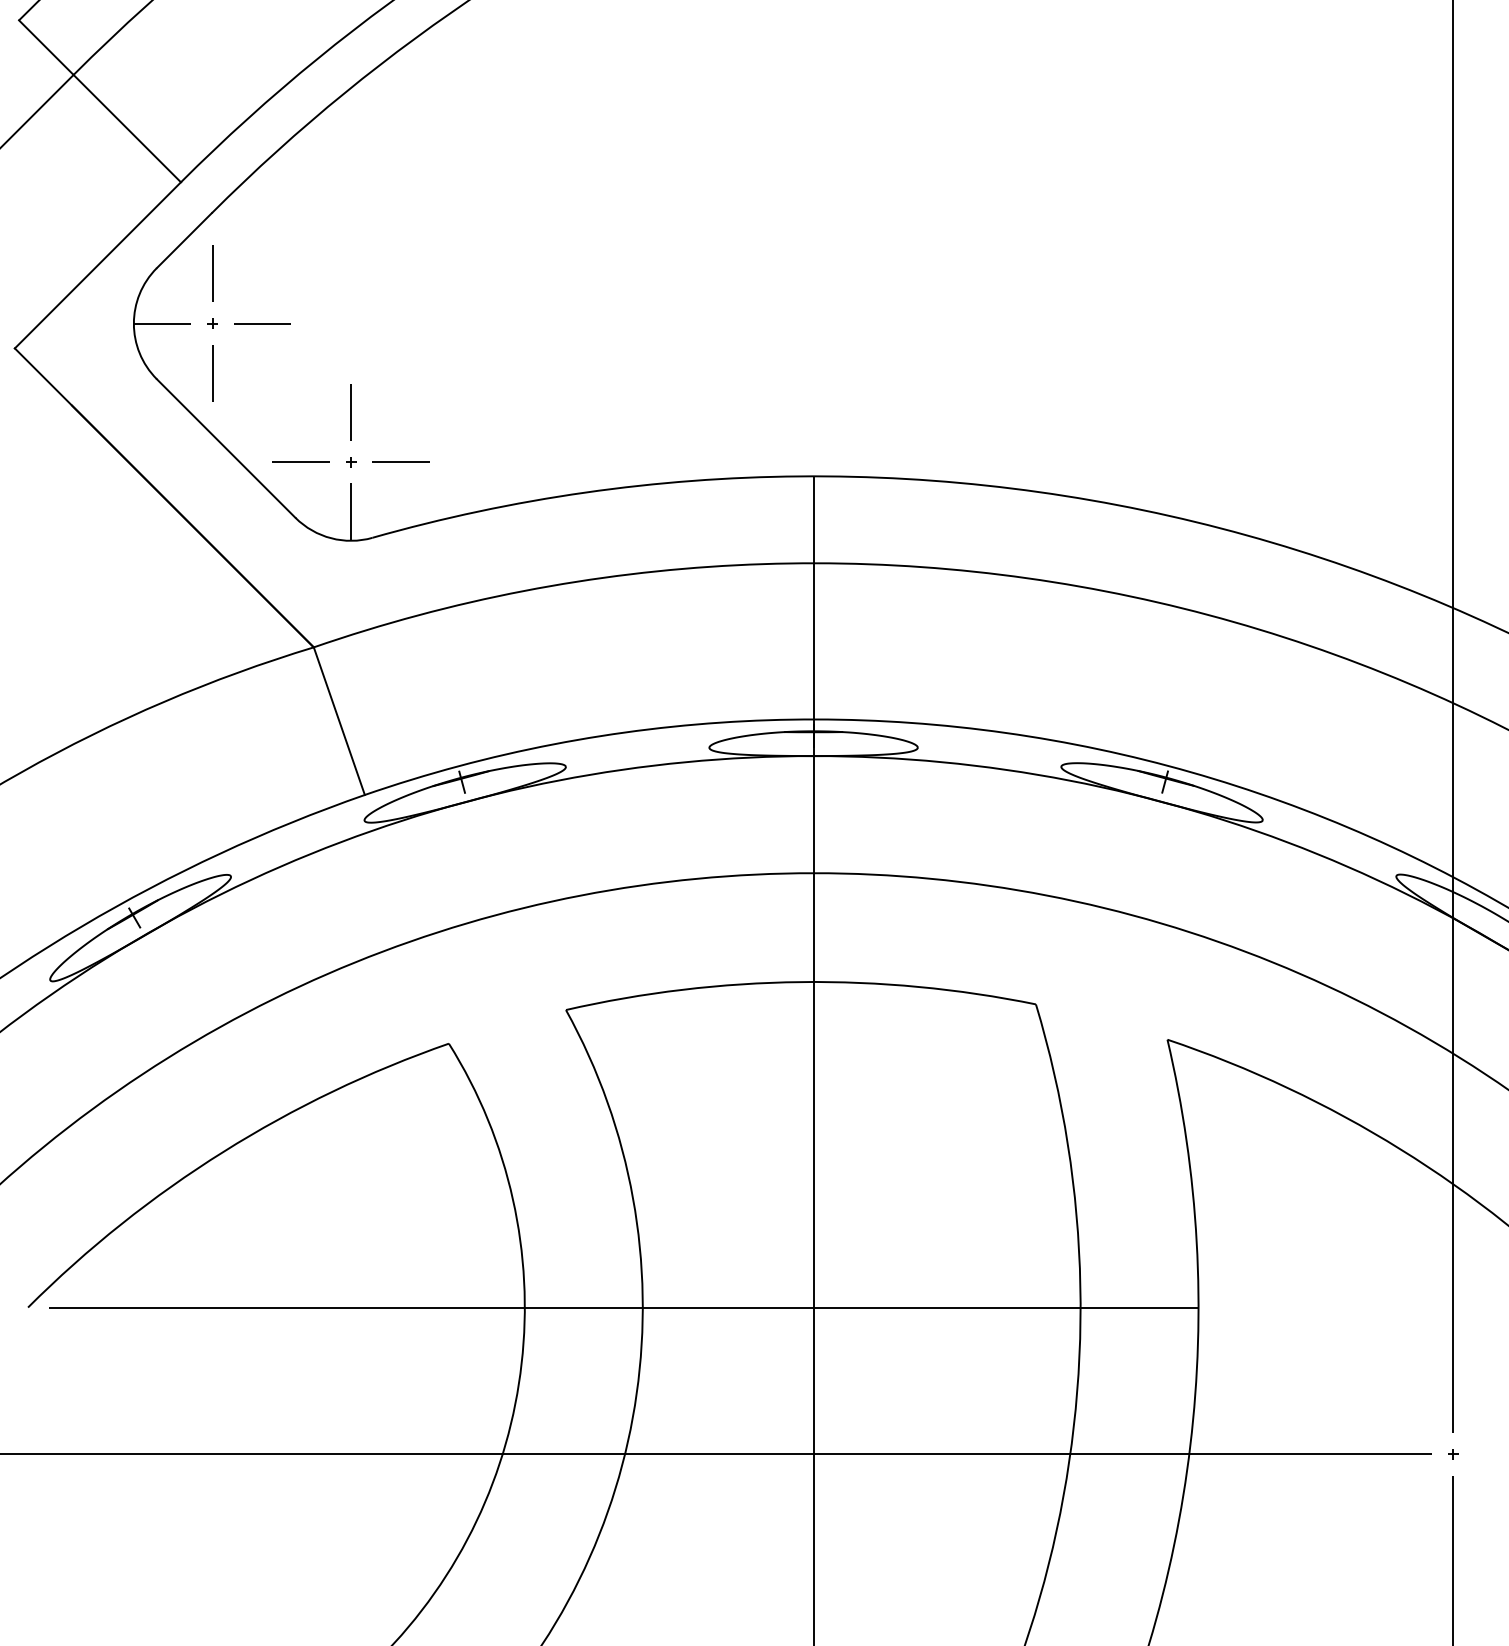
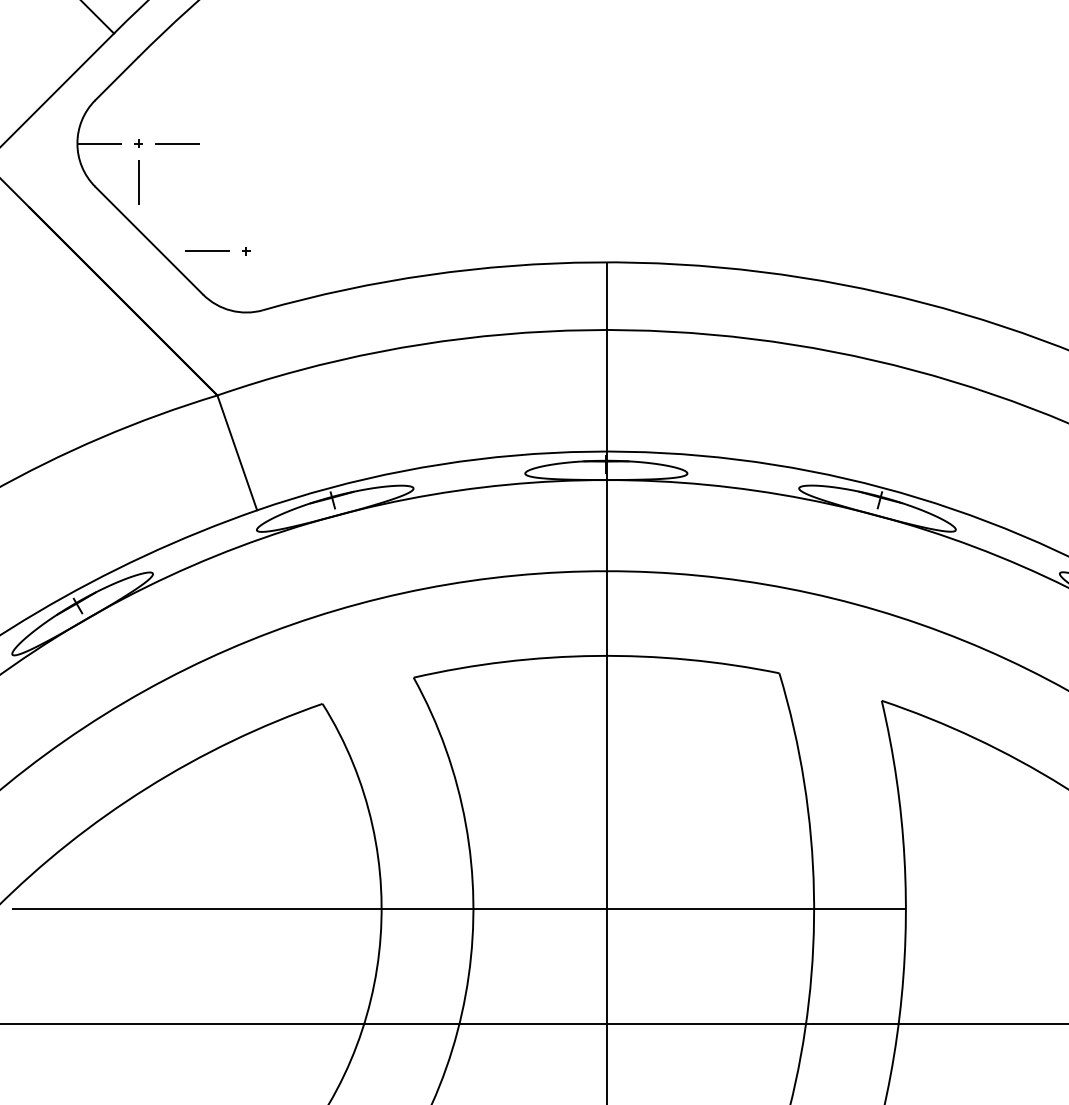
line: (212, 273) -> (138, 104), removed
line: (351, 411) -> (246, 211), removed
line: (400, 462) -> (284, 251), removed
line: (351, 511) -> (246, 289), removed

